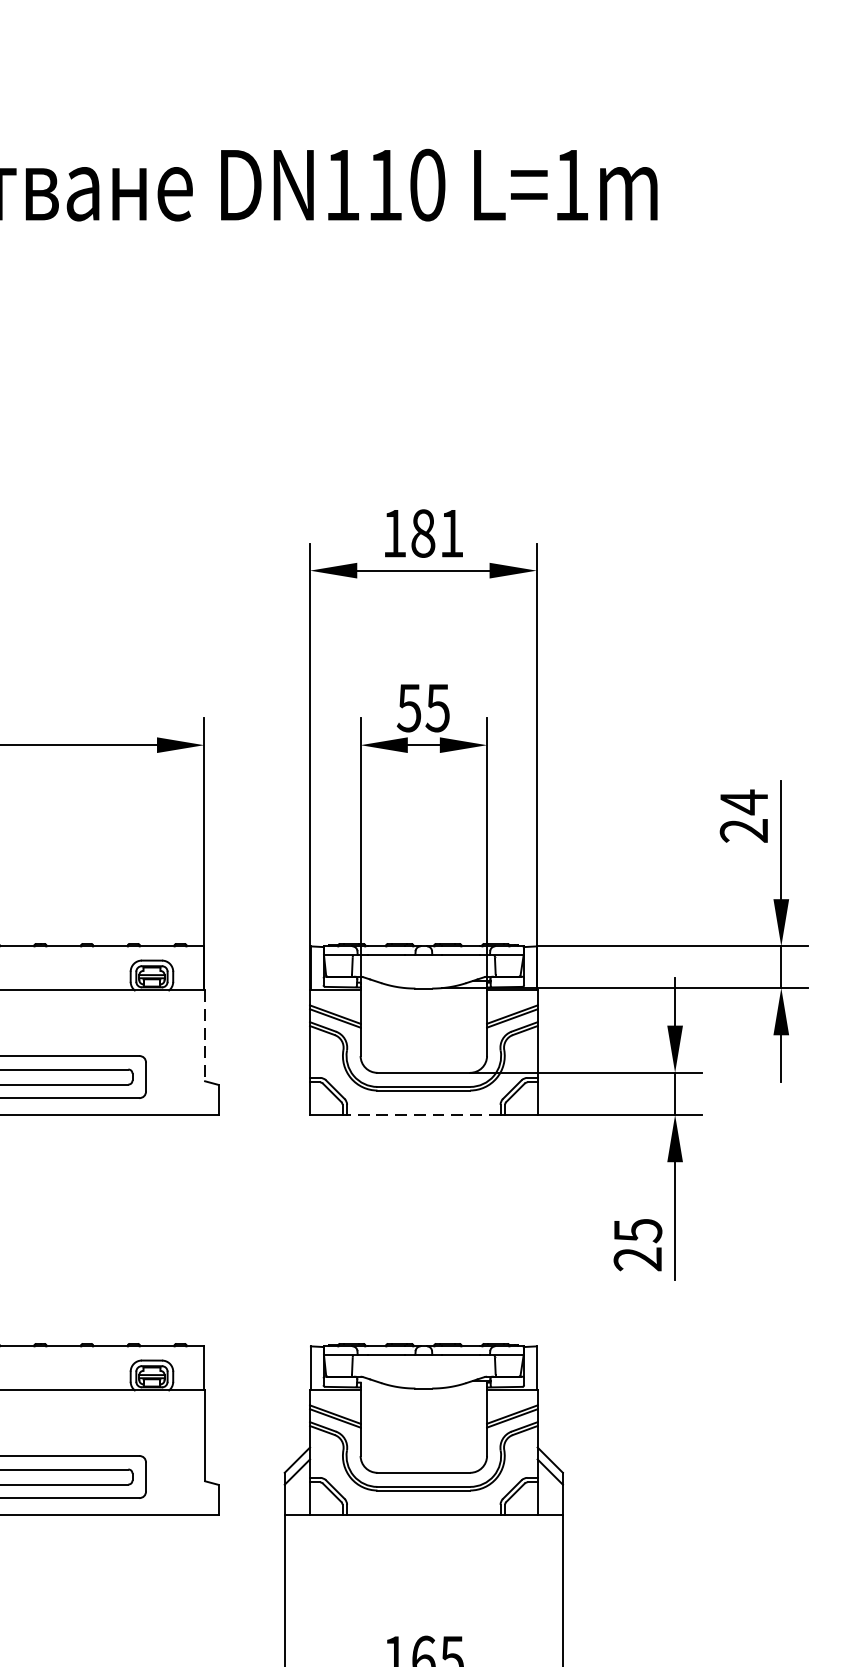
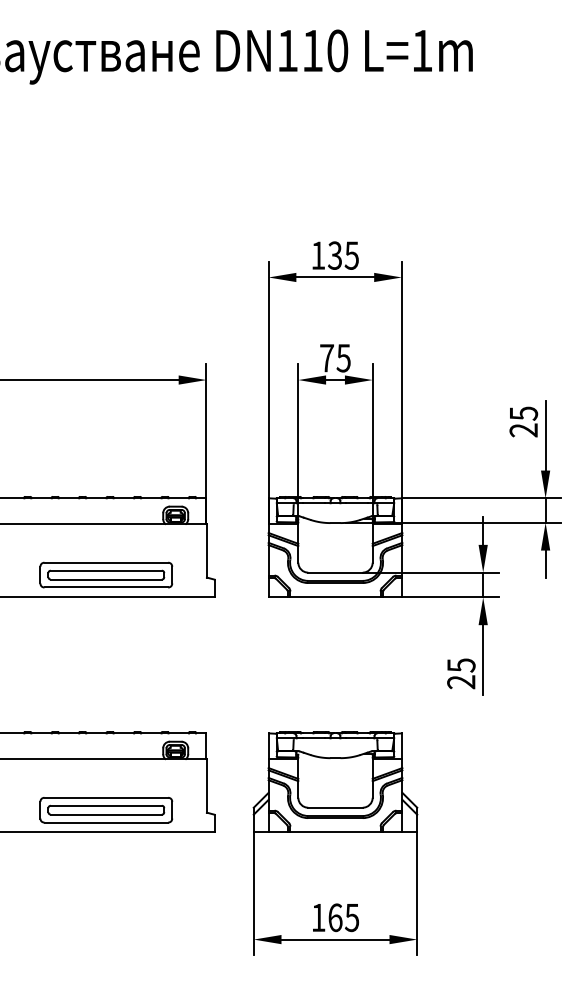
text: (437, 533) -> (343, 255), 181 -> 135
text: (408, 708) -> (326, 358), 55 -> 75
text: (745, 802) -> (524, 413), 24 -> 25
line: (204, 1035) -> (206, 550), dashed -> solid
line: (423, 1115) -> (335, 597), dashed -> solid

